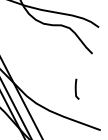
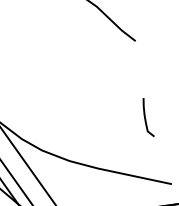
curve: (76, 88) -> (146, 116), moved

